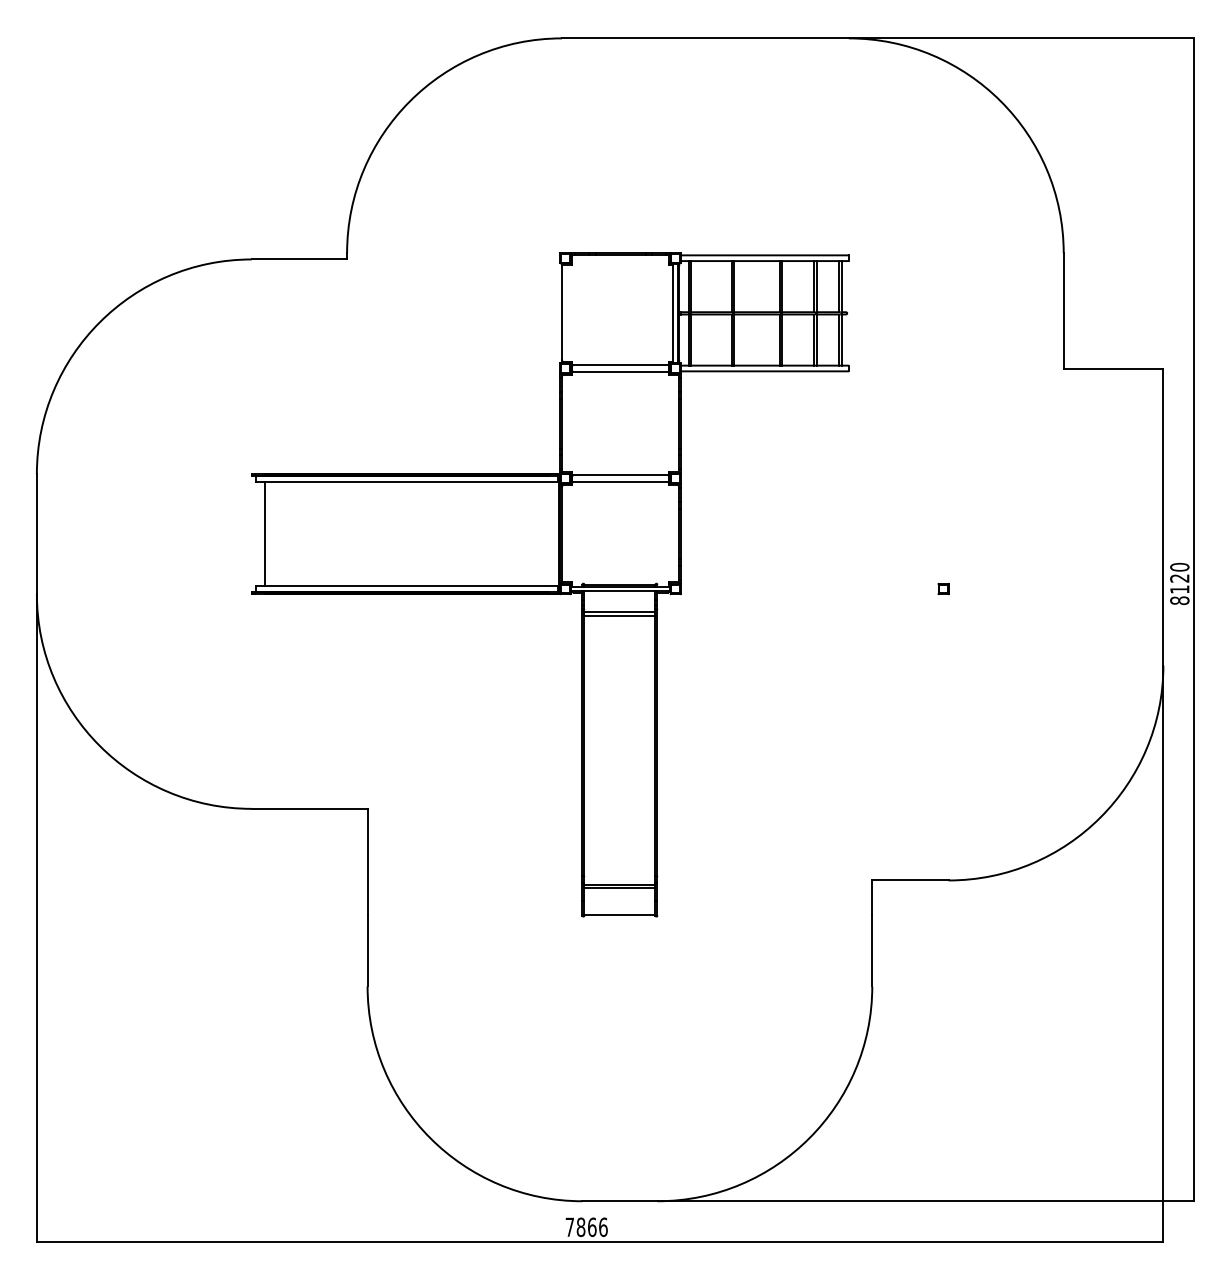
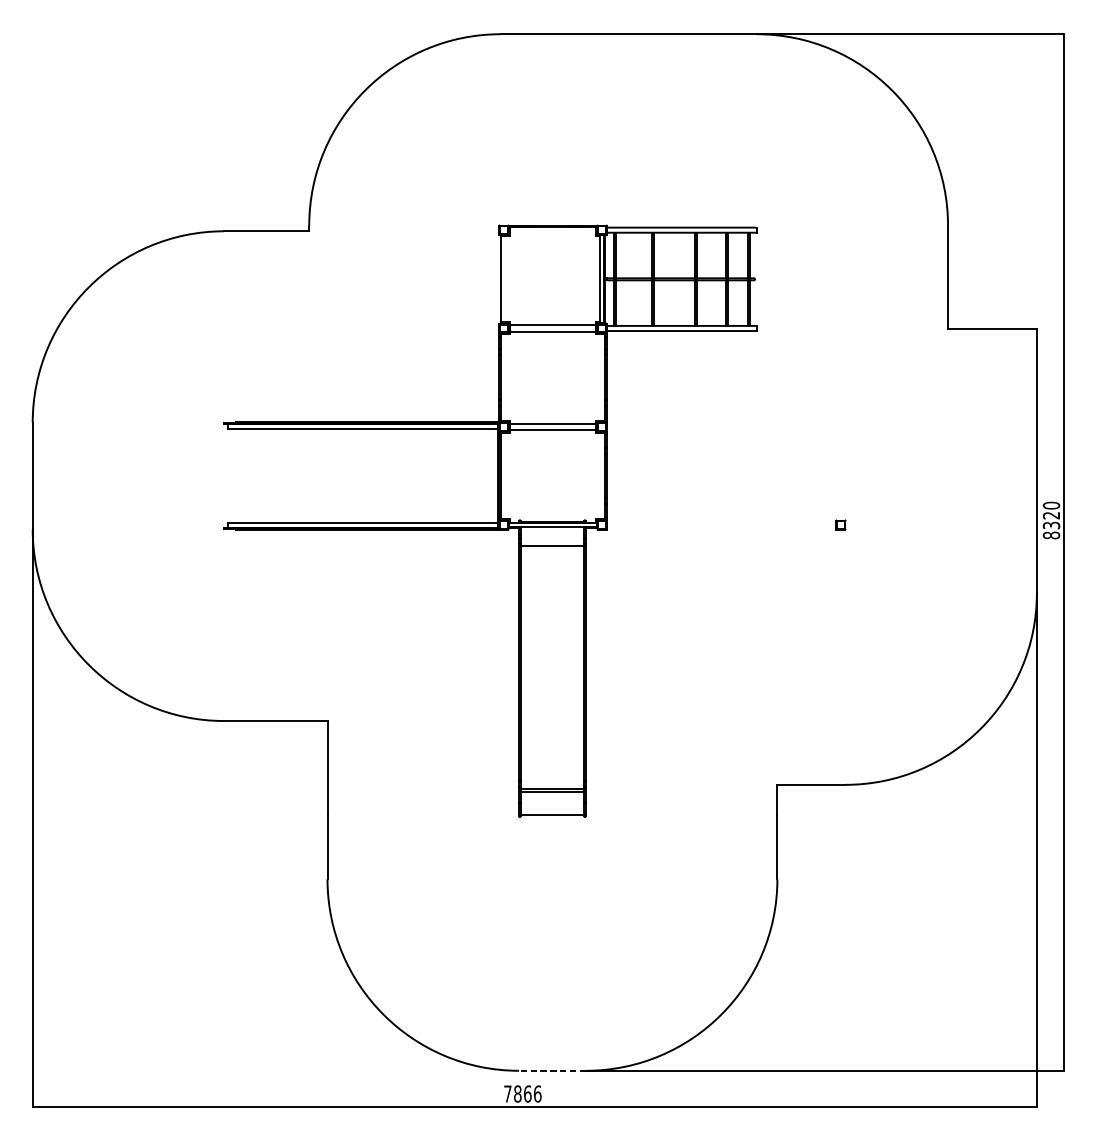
line: (265, 533) -> (236, 475), removed
text: (1179, 589) -> (1051, 525), 8120 -> 8320
line: (619, 616) -> (552, 549), removed
line: (619, 1201) -> (552, 1071), solid -> dashed

